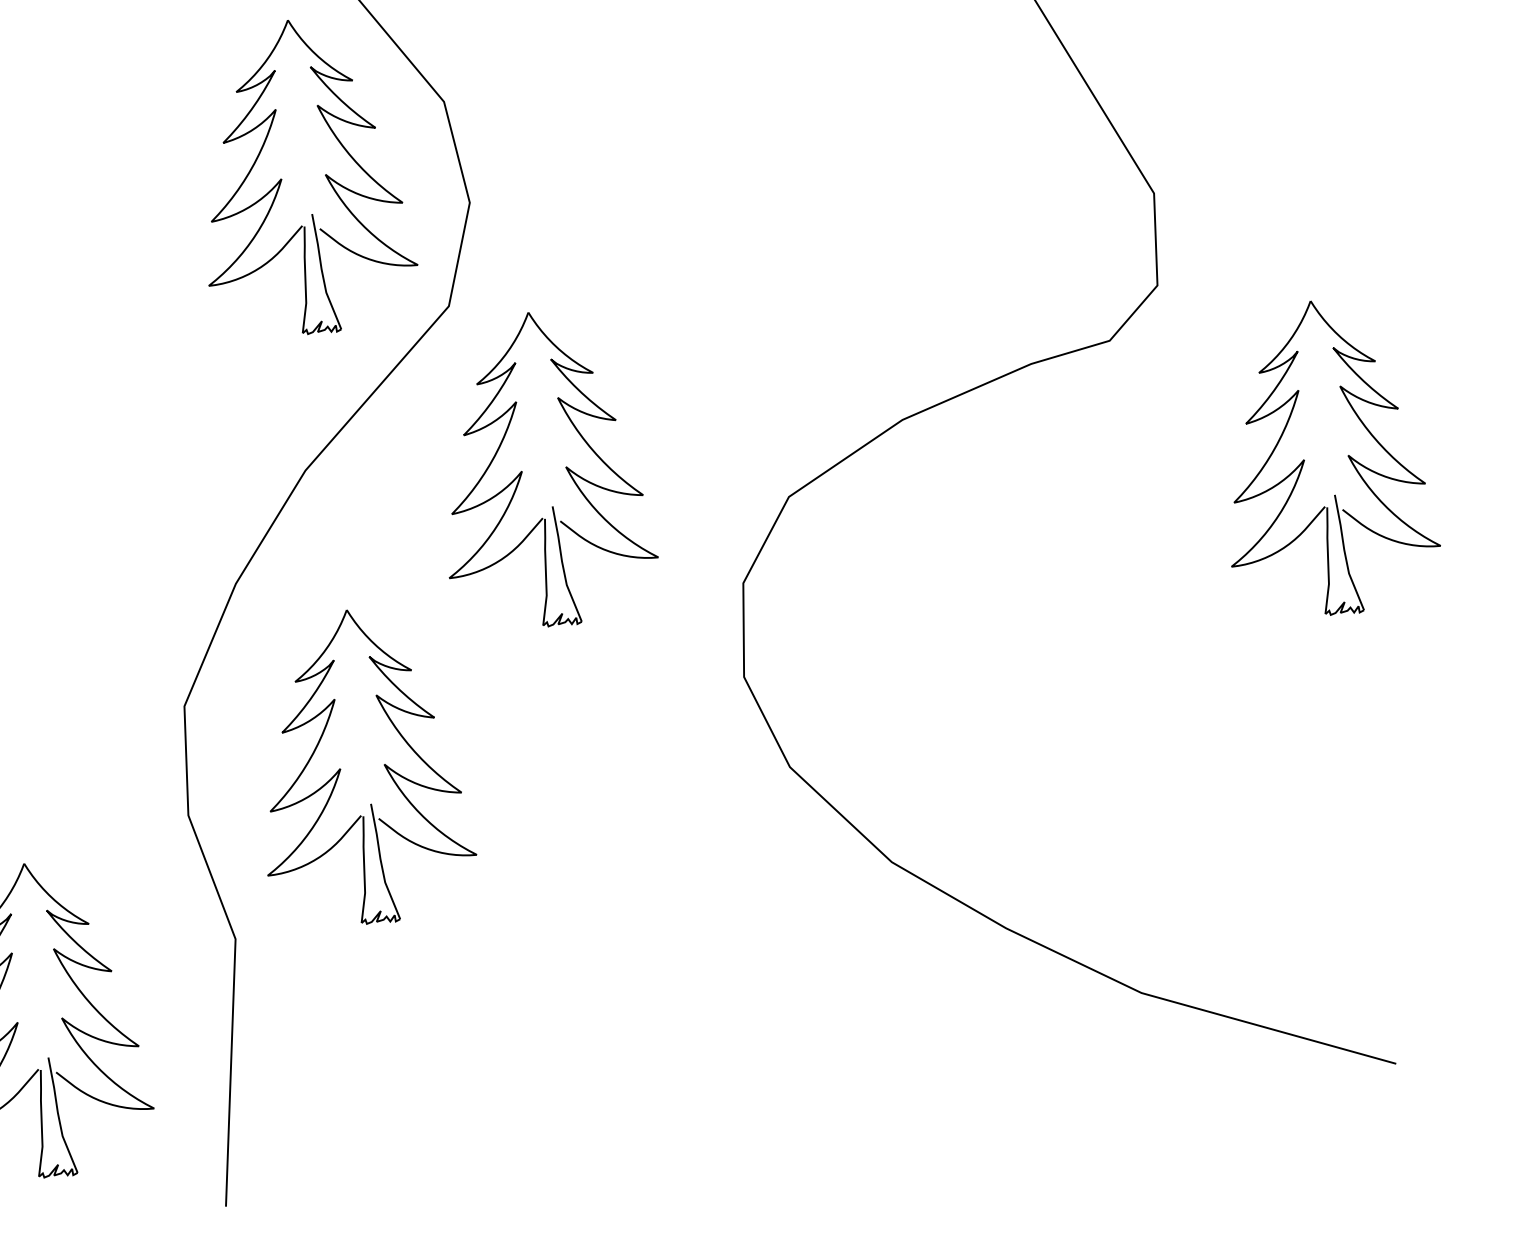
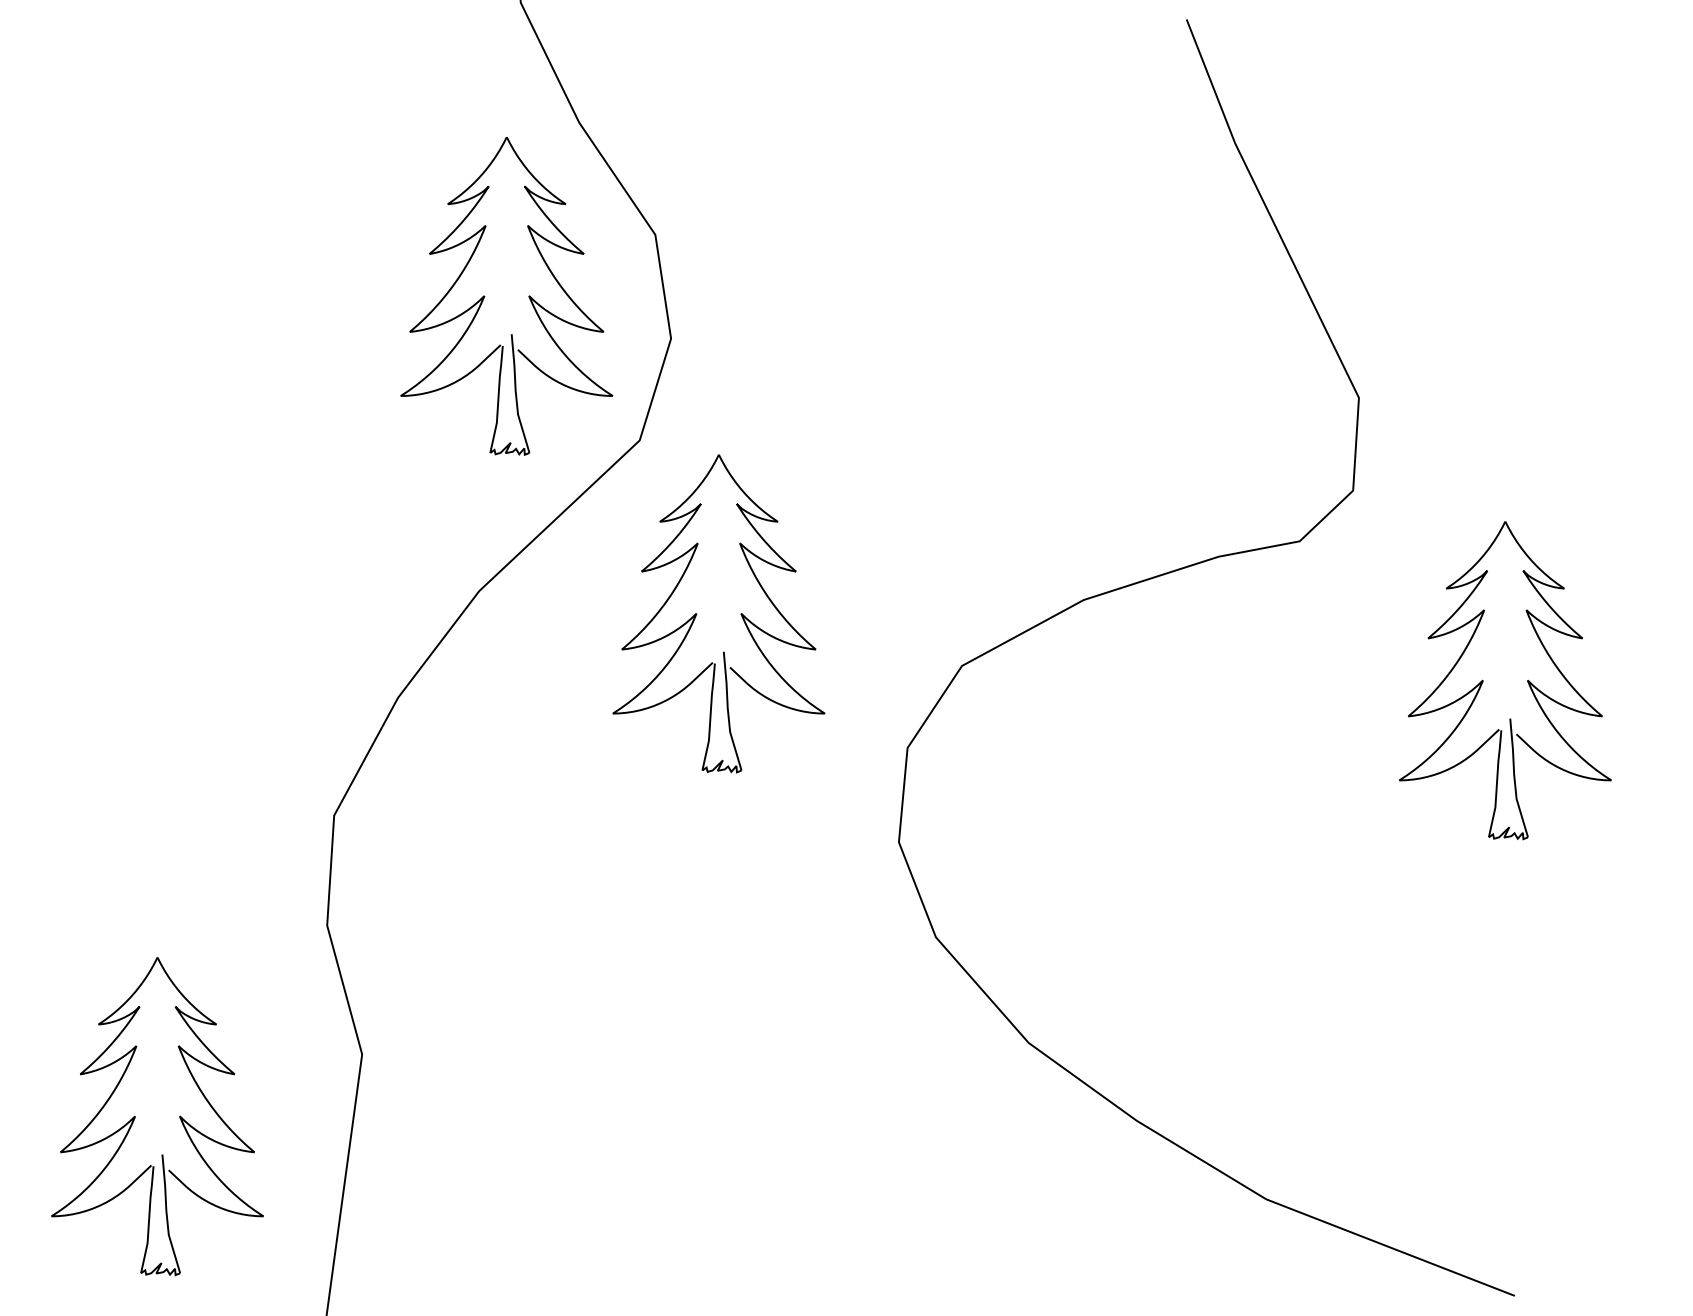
part: (341, 769) -> (485, 894), removed

